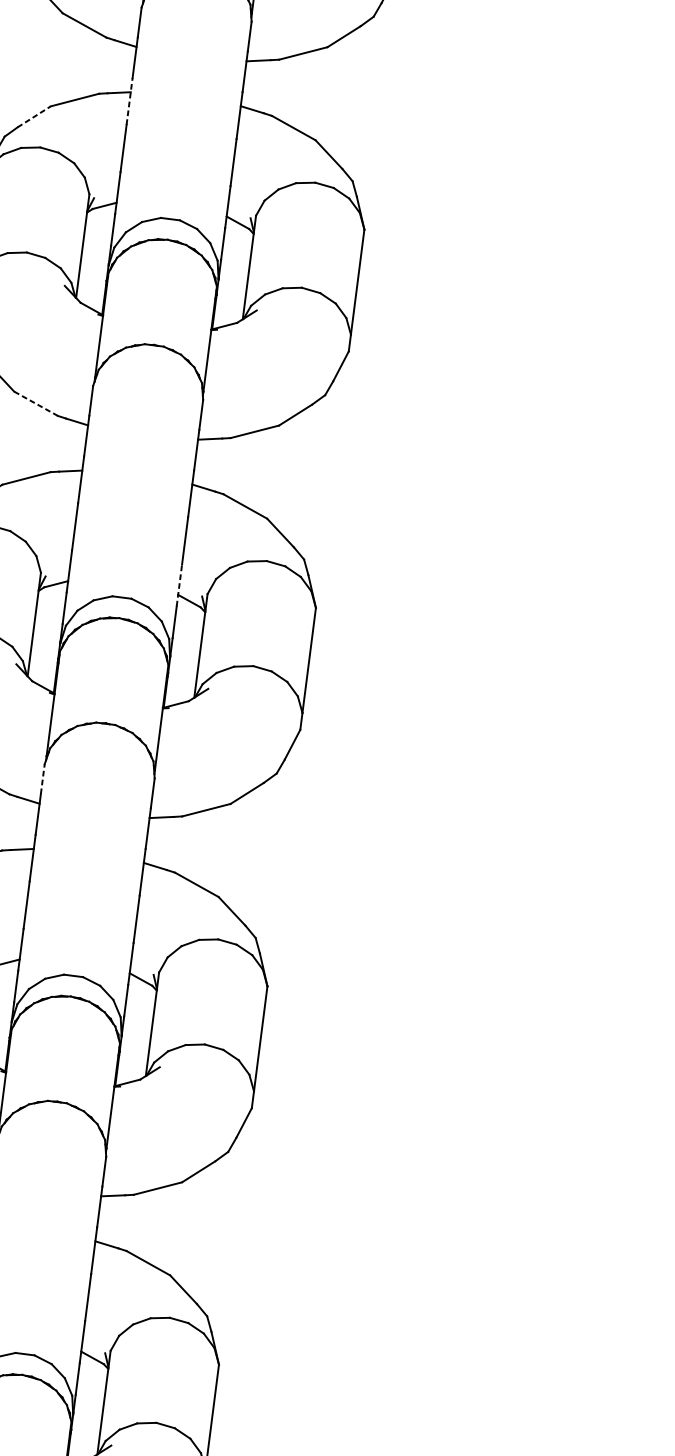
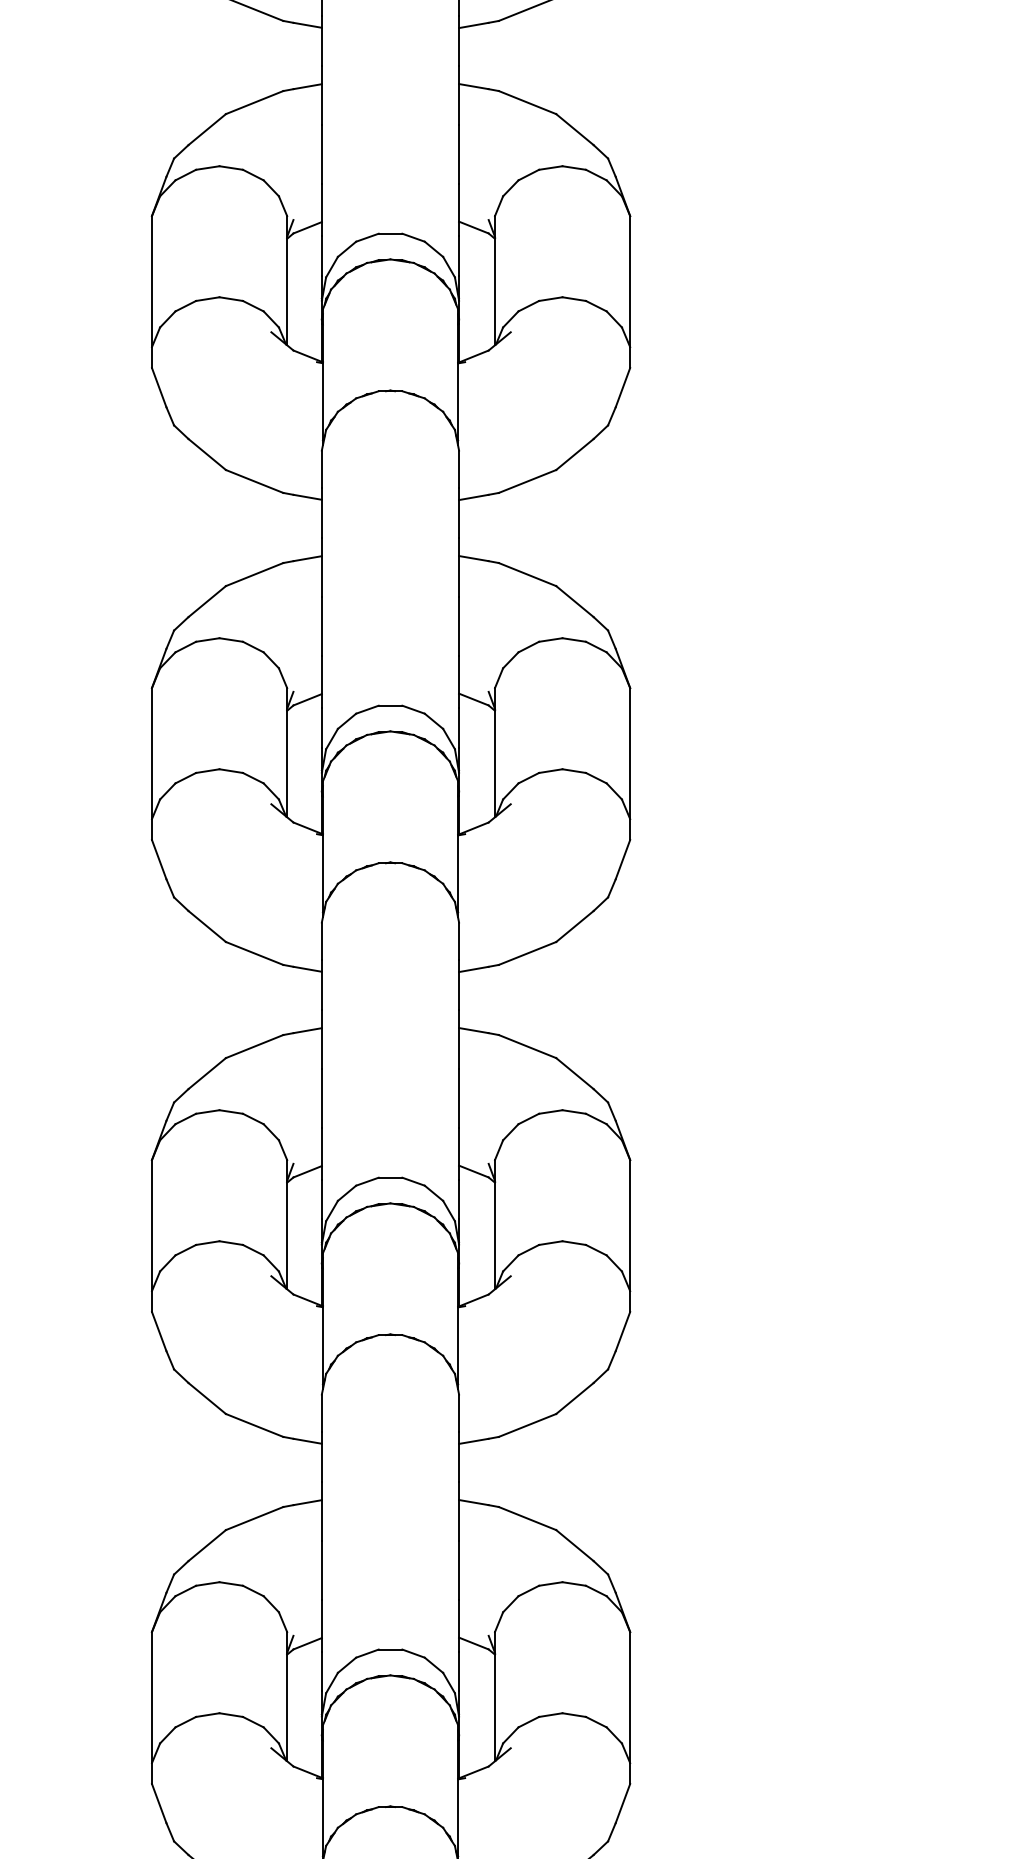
line: (129, 101) -> (321, 95), dashed -> solid
line: (34, 116) -> (207, 129), dashed -> solid
line: (35, 403) -> (254, 481), dashed -> solid
line: (179, 585) -> (459, 681), dashed -> solid
line: (42, 779) -> (321, 941), dashed -> solid

